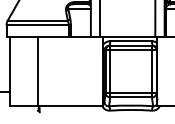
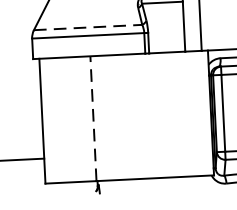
line: (38, 20) -> (89, 27), solid -> dashed
line: (38, 71) -> (93, 119), solid -> dashed

